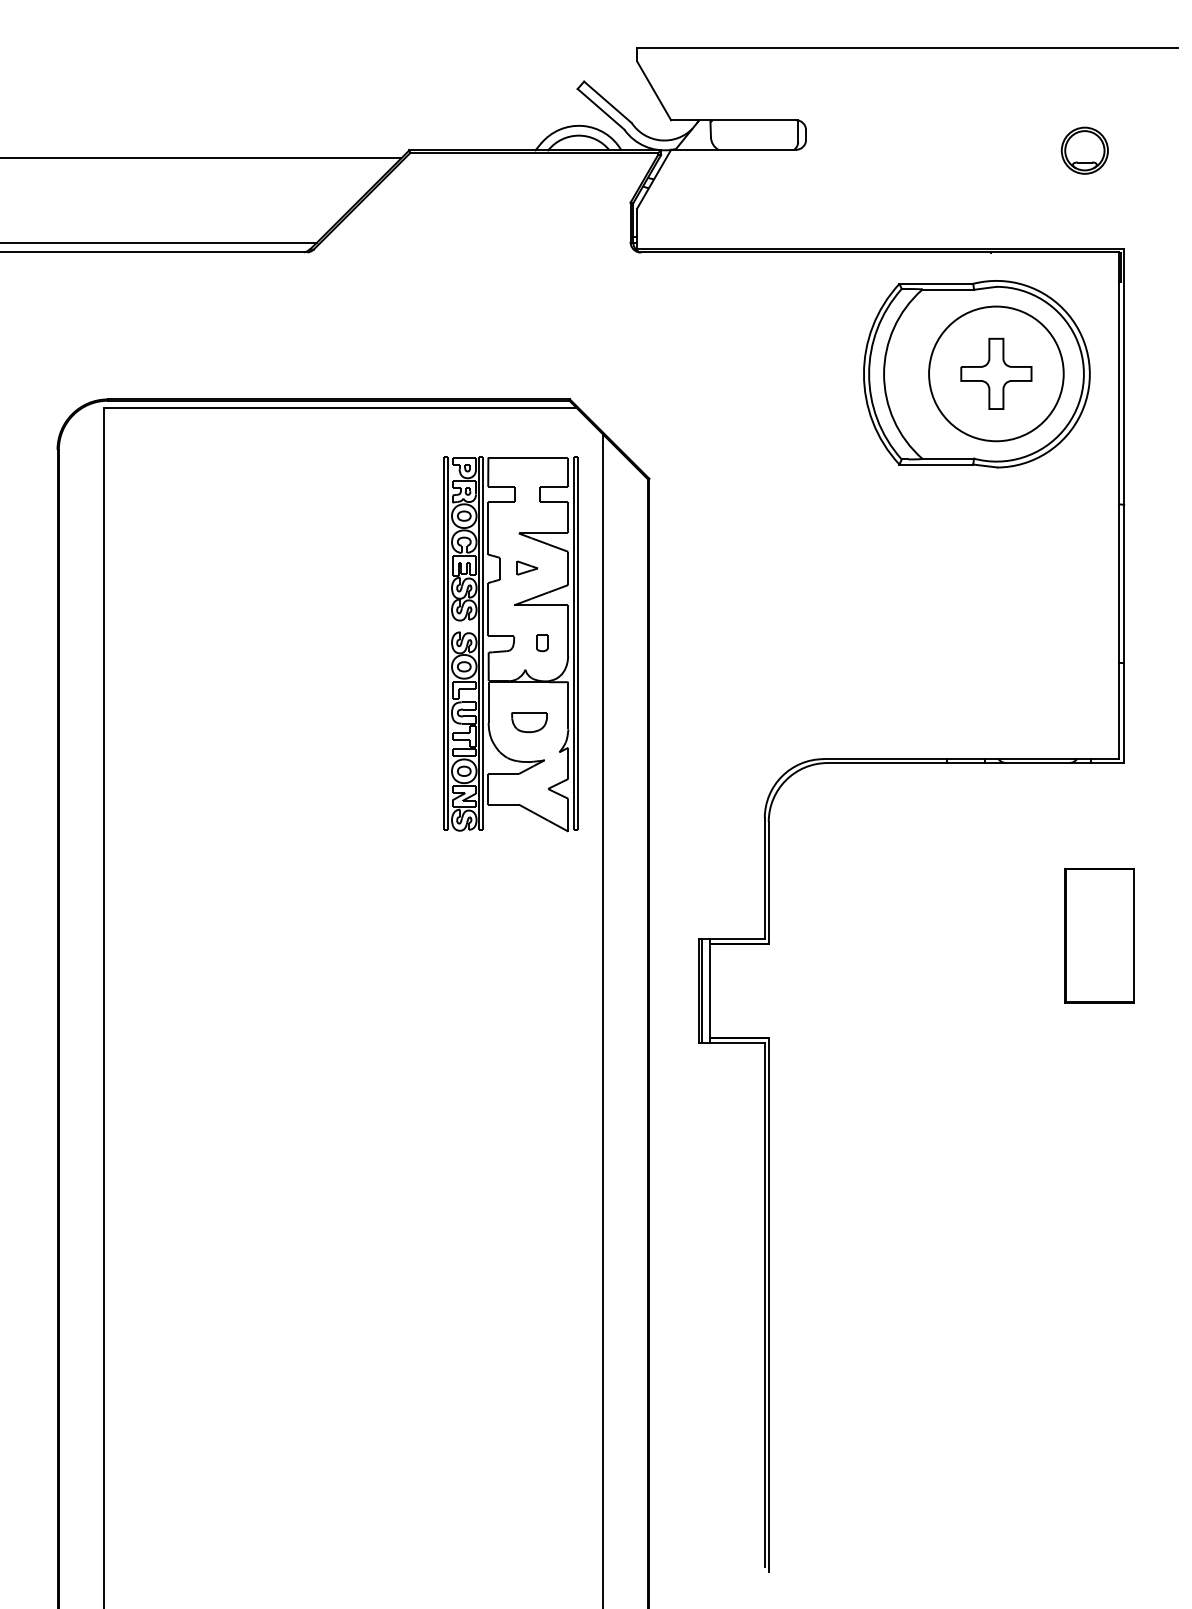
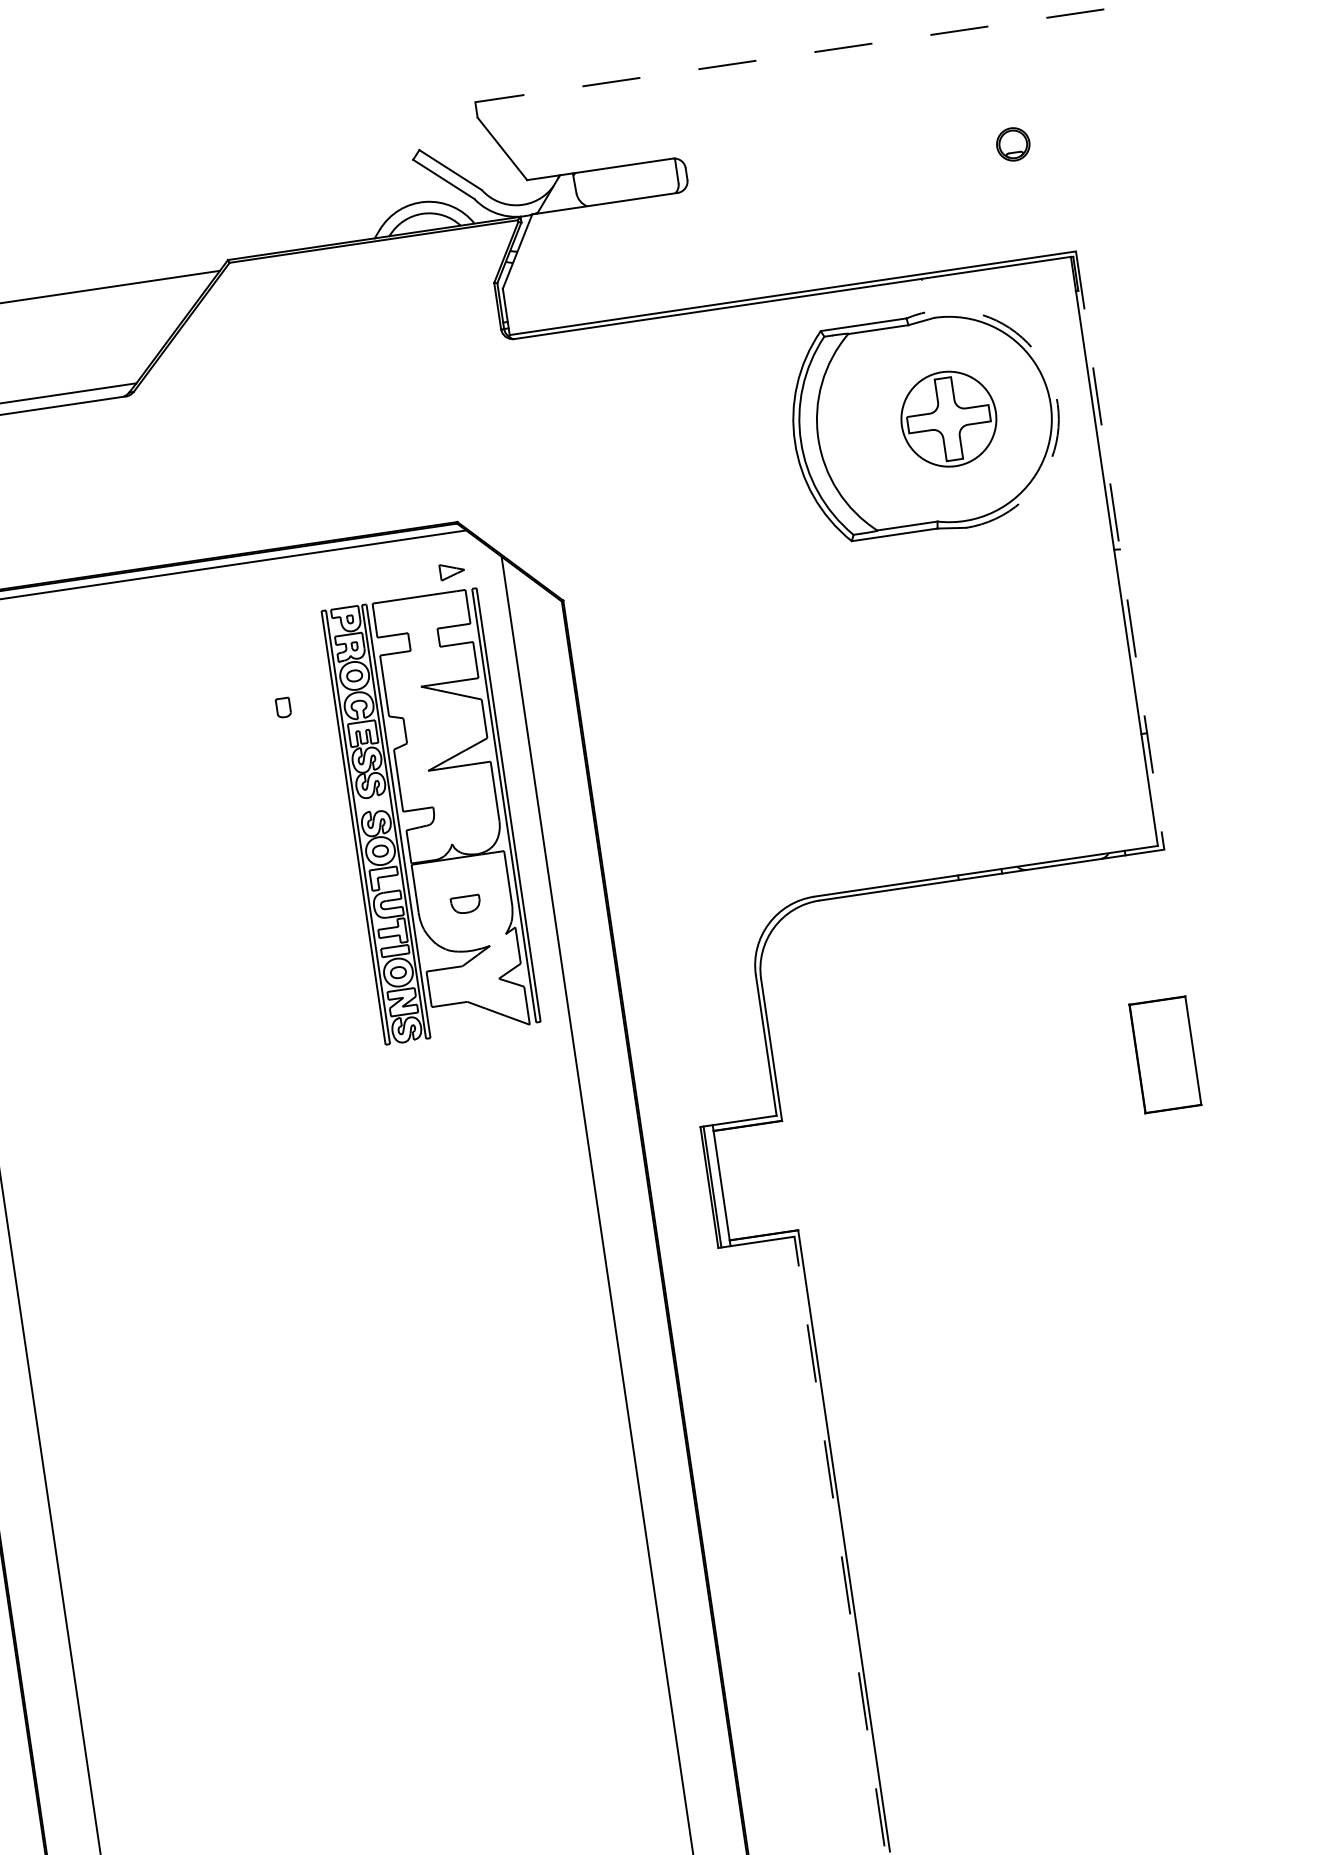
line: (907, 48) -> (789, 56), solid -> dashed
part: (1084, 150) -> (1012, 144), size x0.6
arc: (1089, 362) -> (1055, 389), solid -> dashed
circle: (996, 373) -> (948, 418), size x0.6
line: (1124, 506) -> (1120, 551), solid -> dashed
part: (527, 567) -> (452, 570), moved
part: (542, 643) -> (283, 708), moved
part: (529, 722) -> (465, 904), size x0.7
part: (1099, 935) -> (1165, 1054), size x0.7
line: (764, 1304) -> (839, 1540), solid -> dashed

